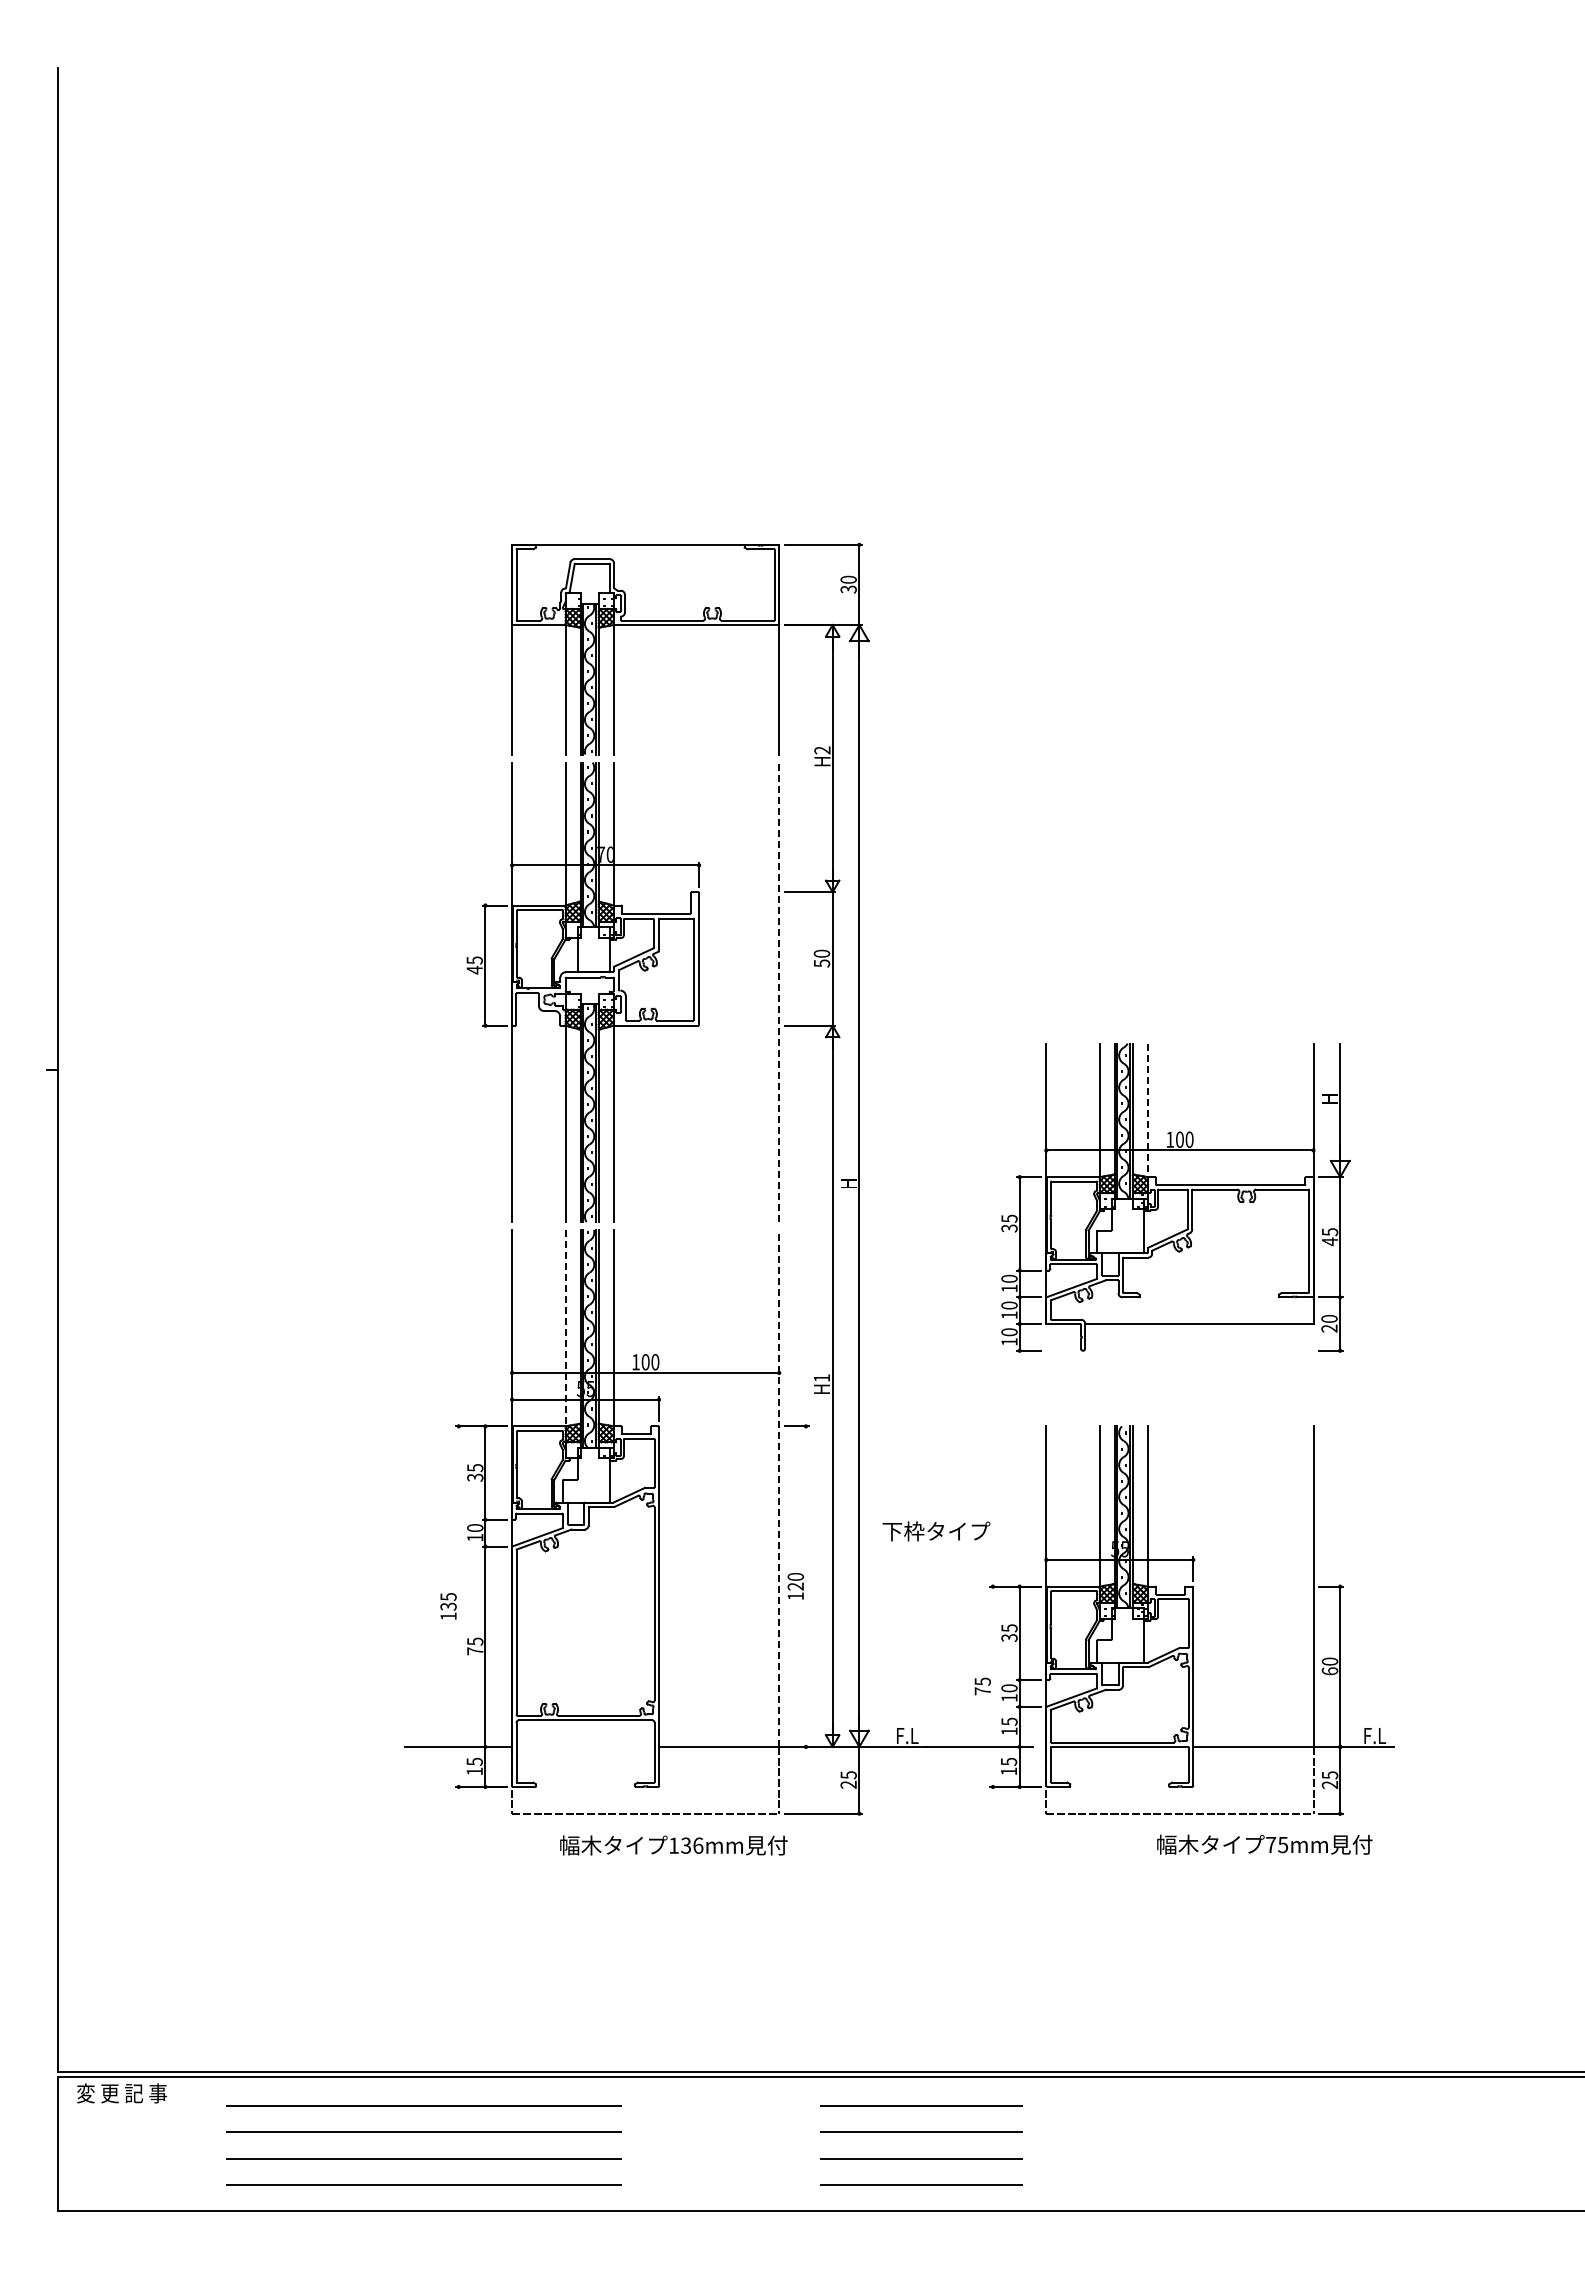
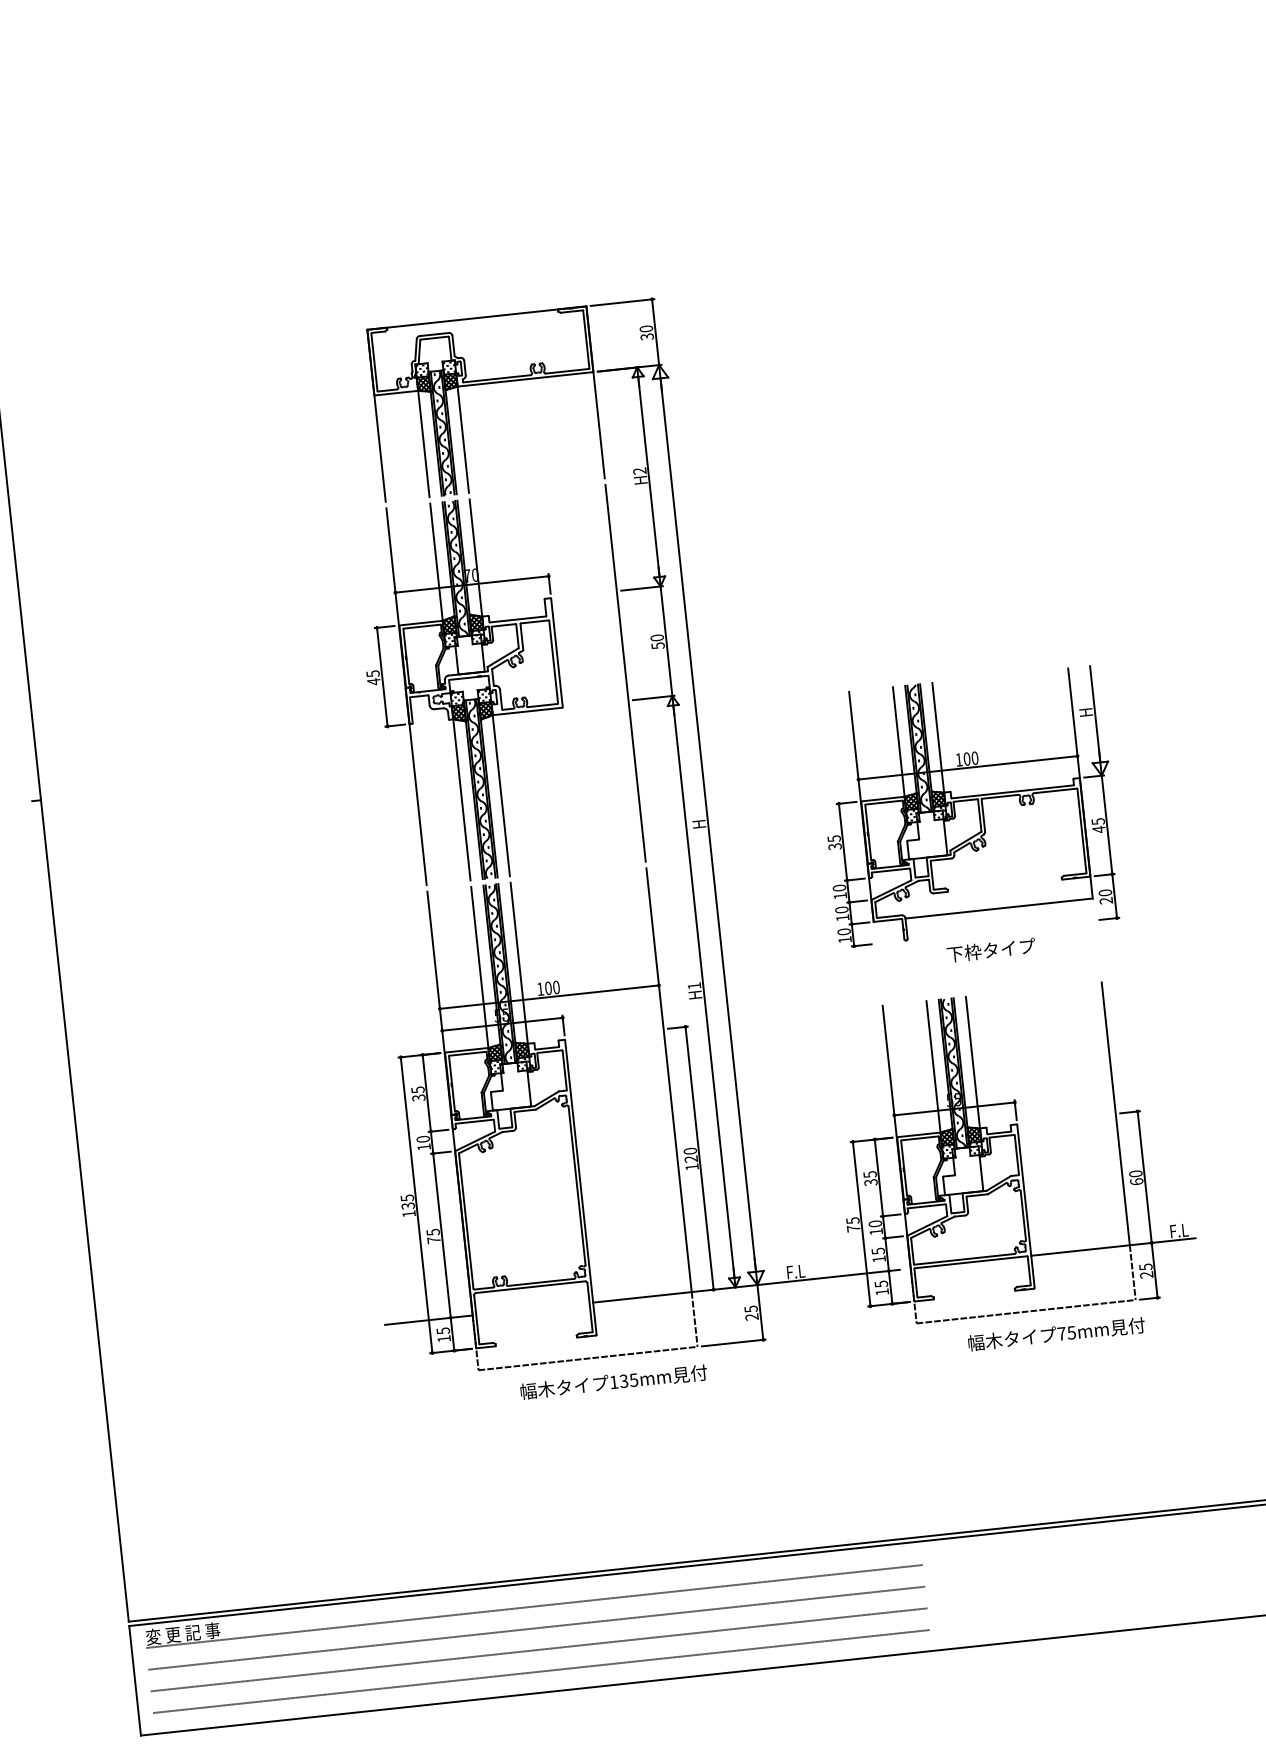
line: (779, 992) -> (625, 673), dashed -> solid
line: (1147, 1110) -> (937, 737), dashed -> solid
line: (565, 1328) -> (479, 967), dashed -> solid
line: (779, 1487) -> (669, 1079), dashed -> solid
text: (936, 1531) -> (991, 950), moved
line: (805, 1586) -> (699, 1158), added
line: (458, 1606) -> (416, 1205), added
line: (992, 1686) -> (861, 1223), added
text: (1264, 1844) -> (1056, 1334), moved
text: (698, 1845) -> (634, 1380), 136mm -> 135mm

